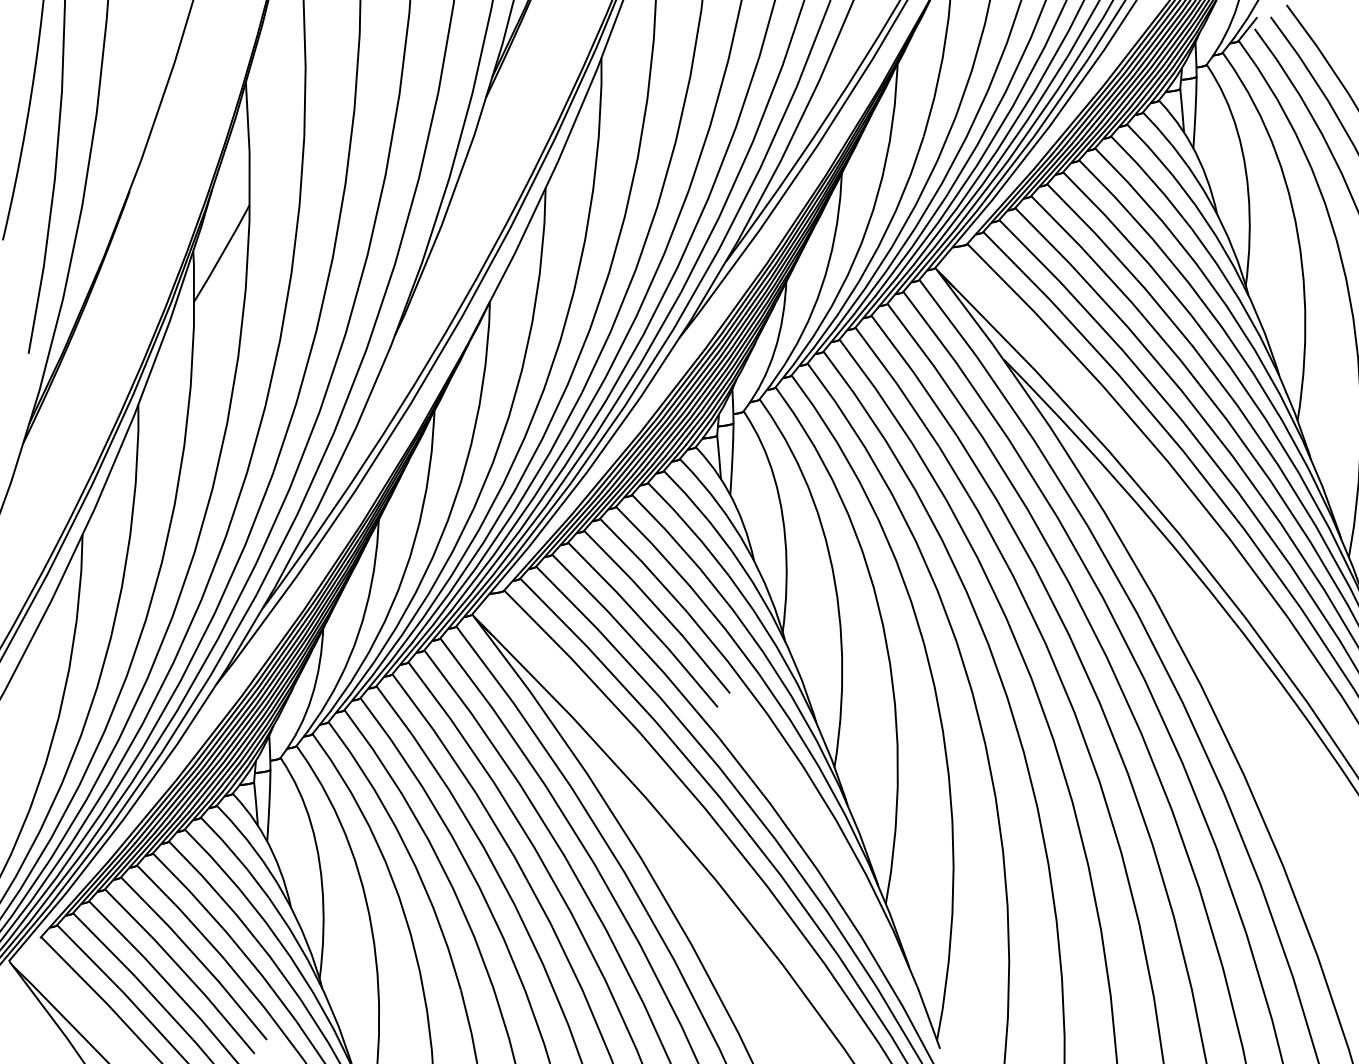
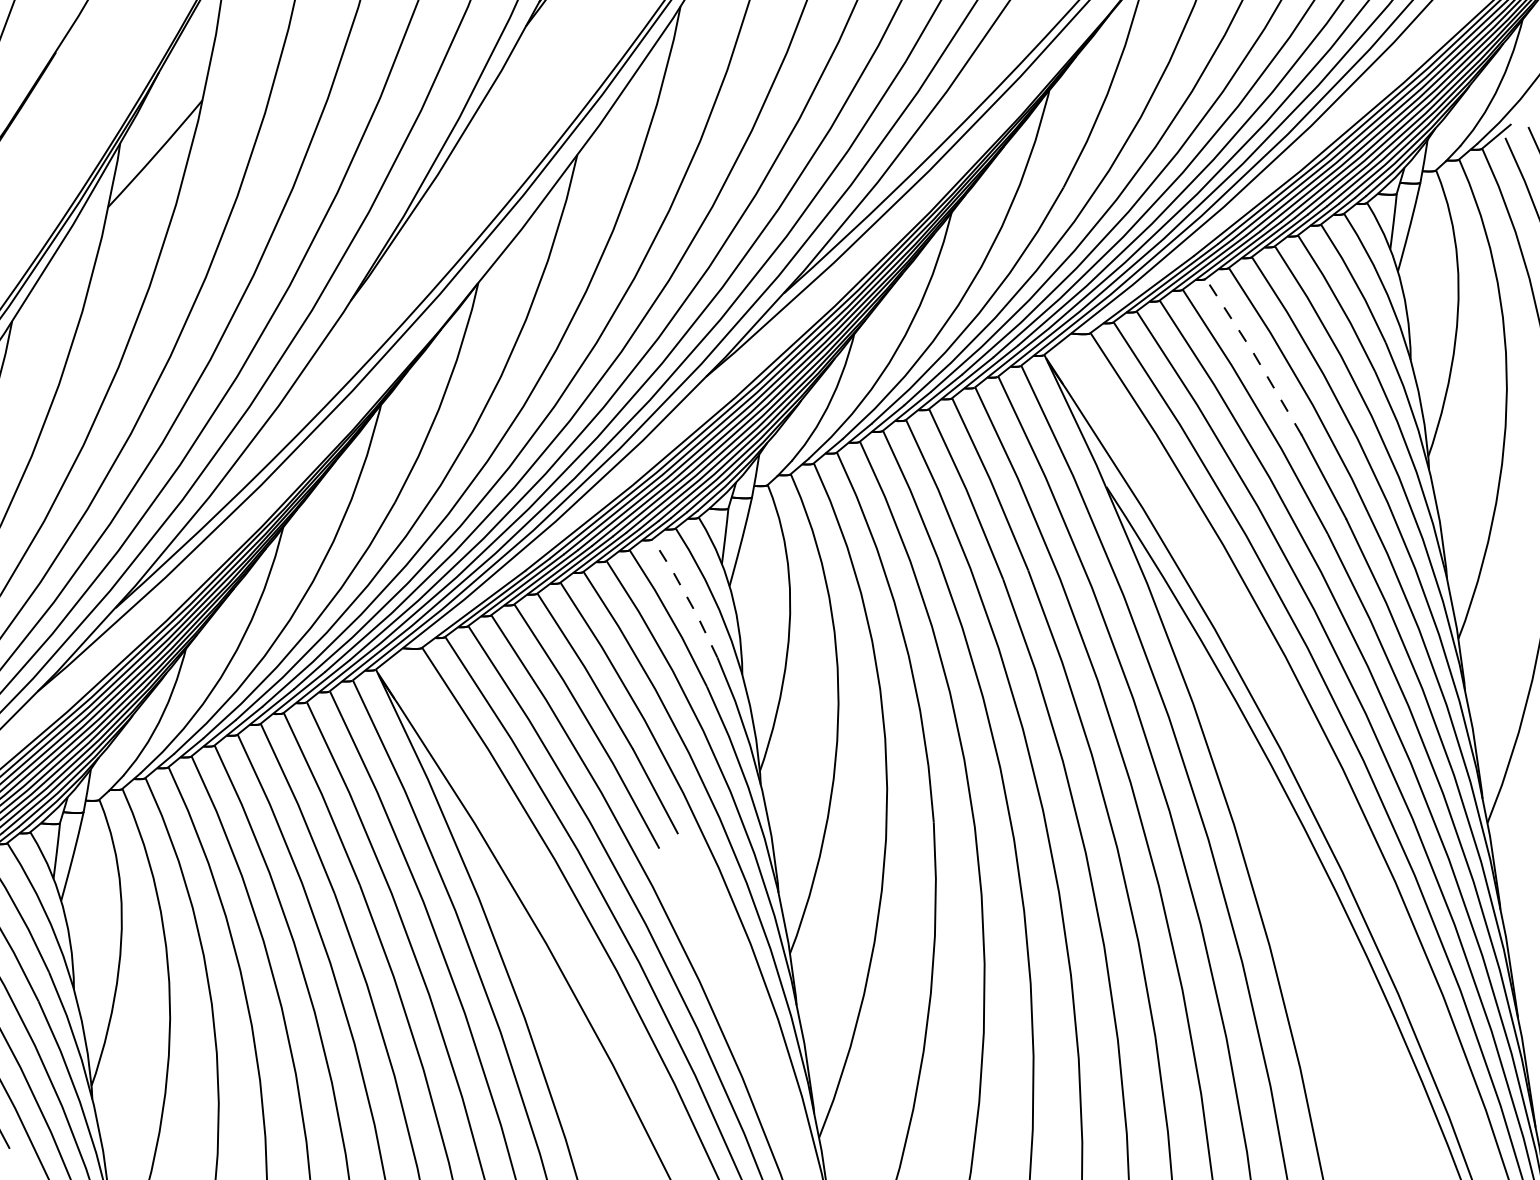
line: (1096, 234) -> (1254, 354), solid -> dashed
line: (699, 510) -> (687, 597), solid -> dashed

